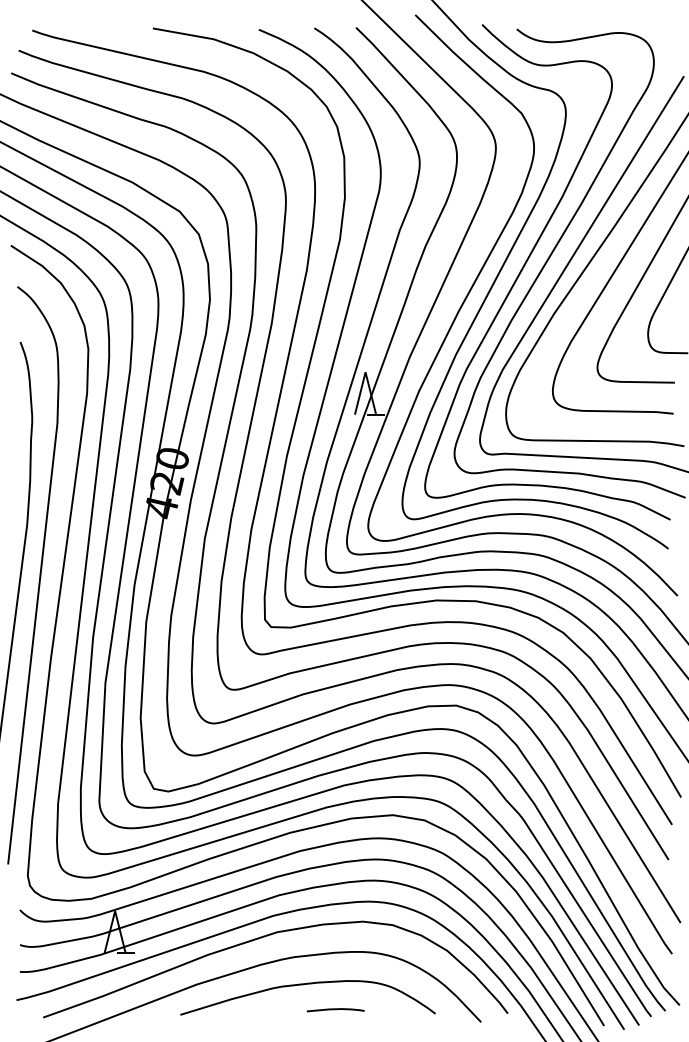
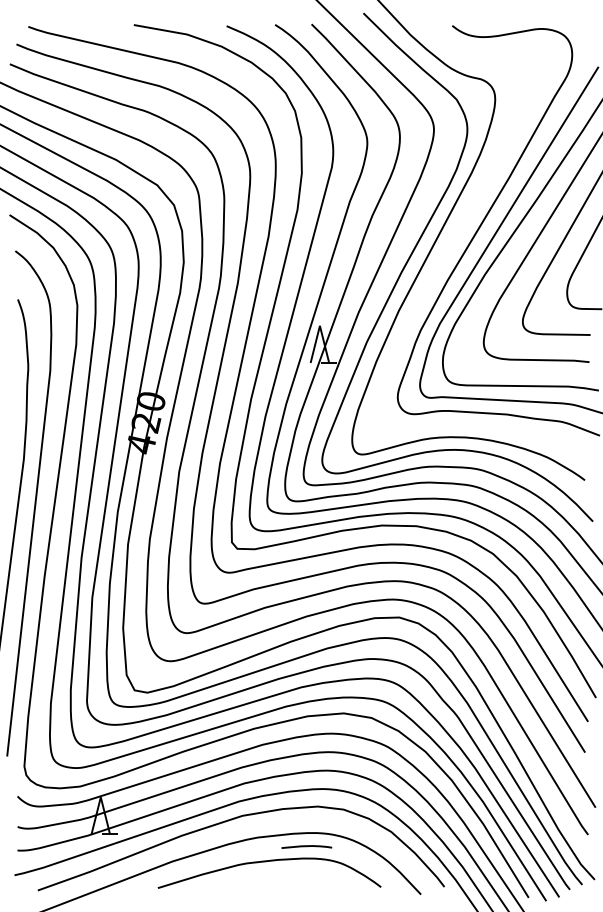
curve: (528, 260) -> (462, 228), removed
curve: (335, 1009) -> (306, 846), moved

